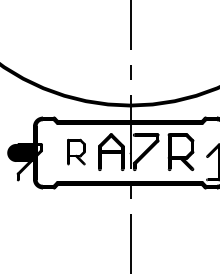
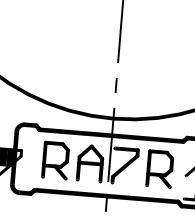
part: (76, 151) -> (55, 160), size x1.43

